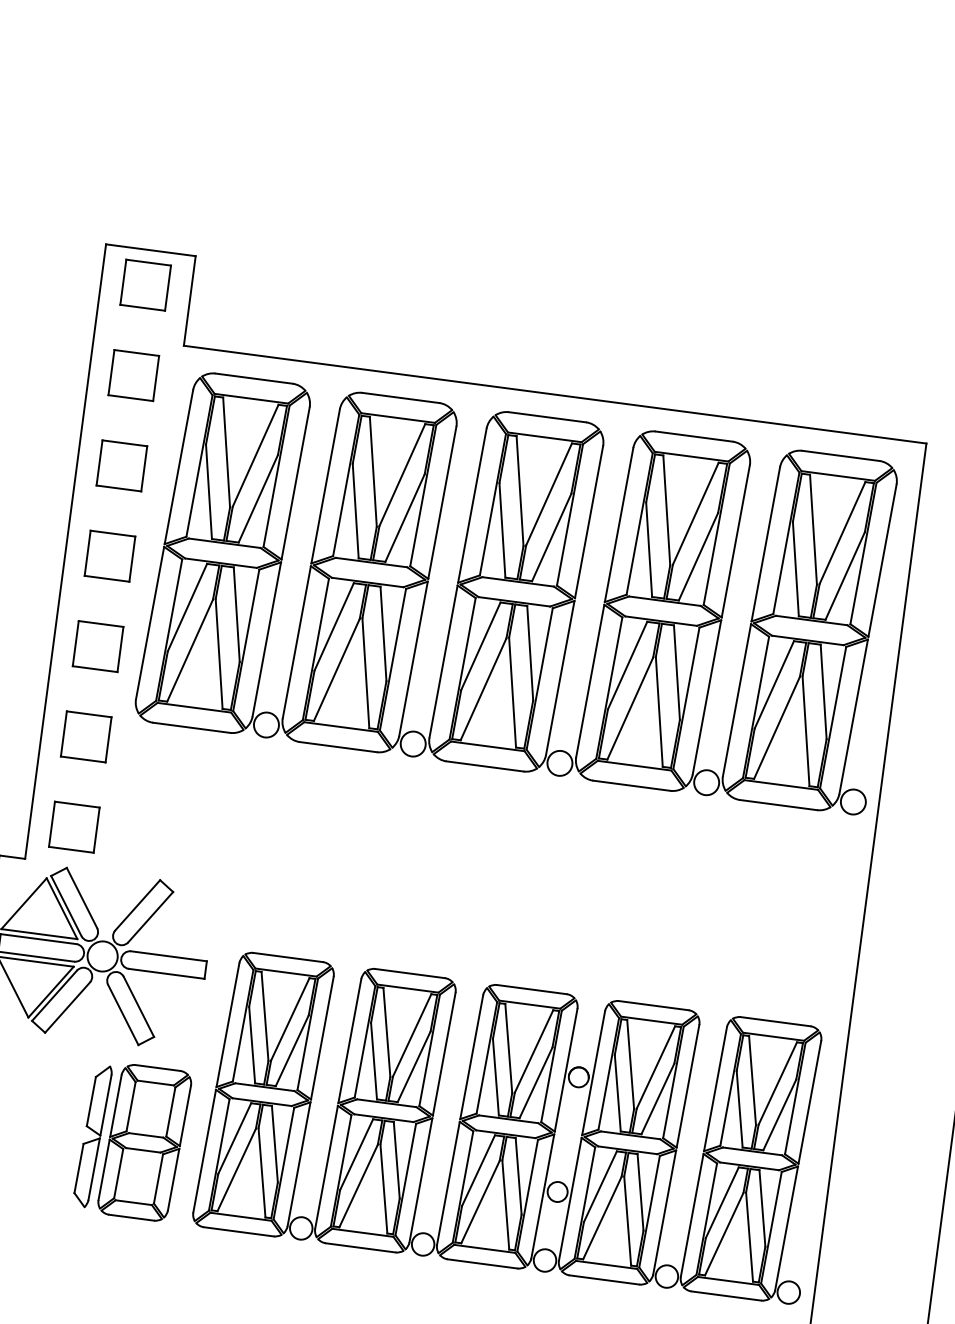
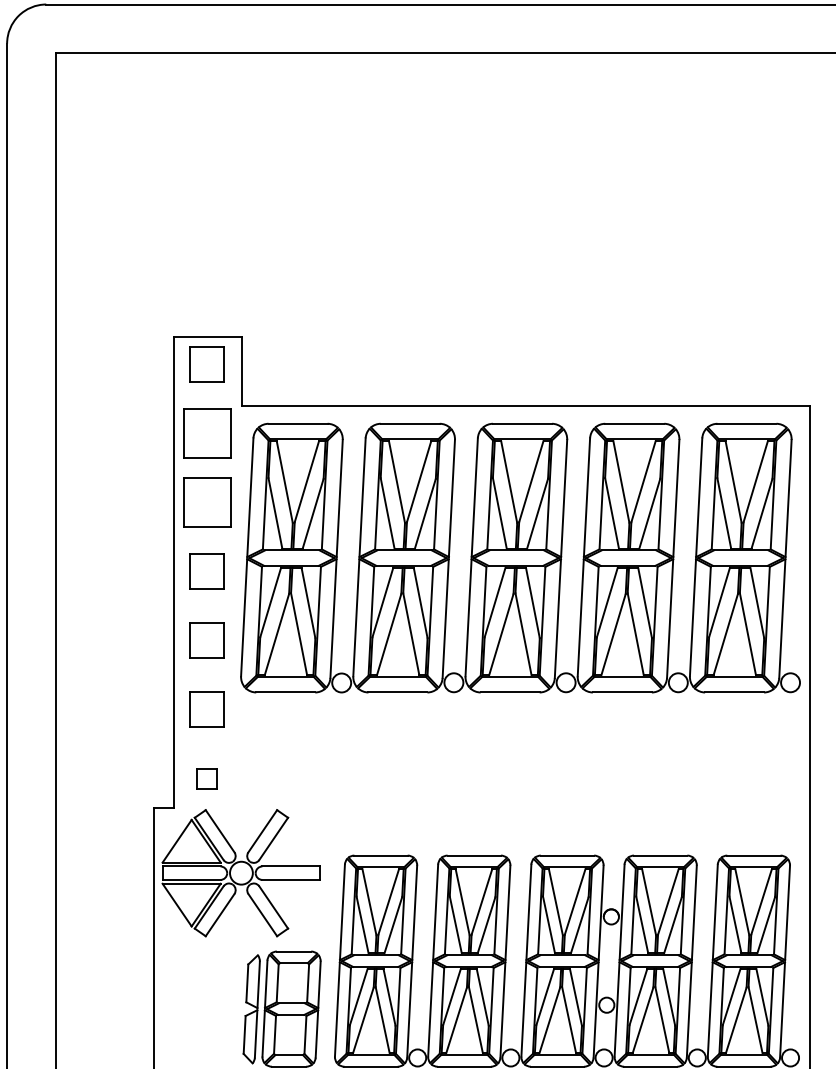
part: (132, 375) -> (206, 433), size x1.4
part: (120, 465) -> (206, 502), size x1.4
part: (73, 826) -> (206, 778), size x0.6

